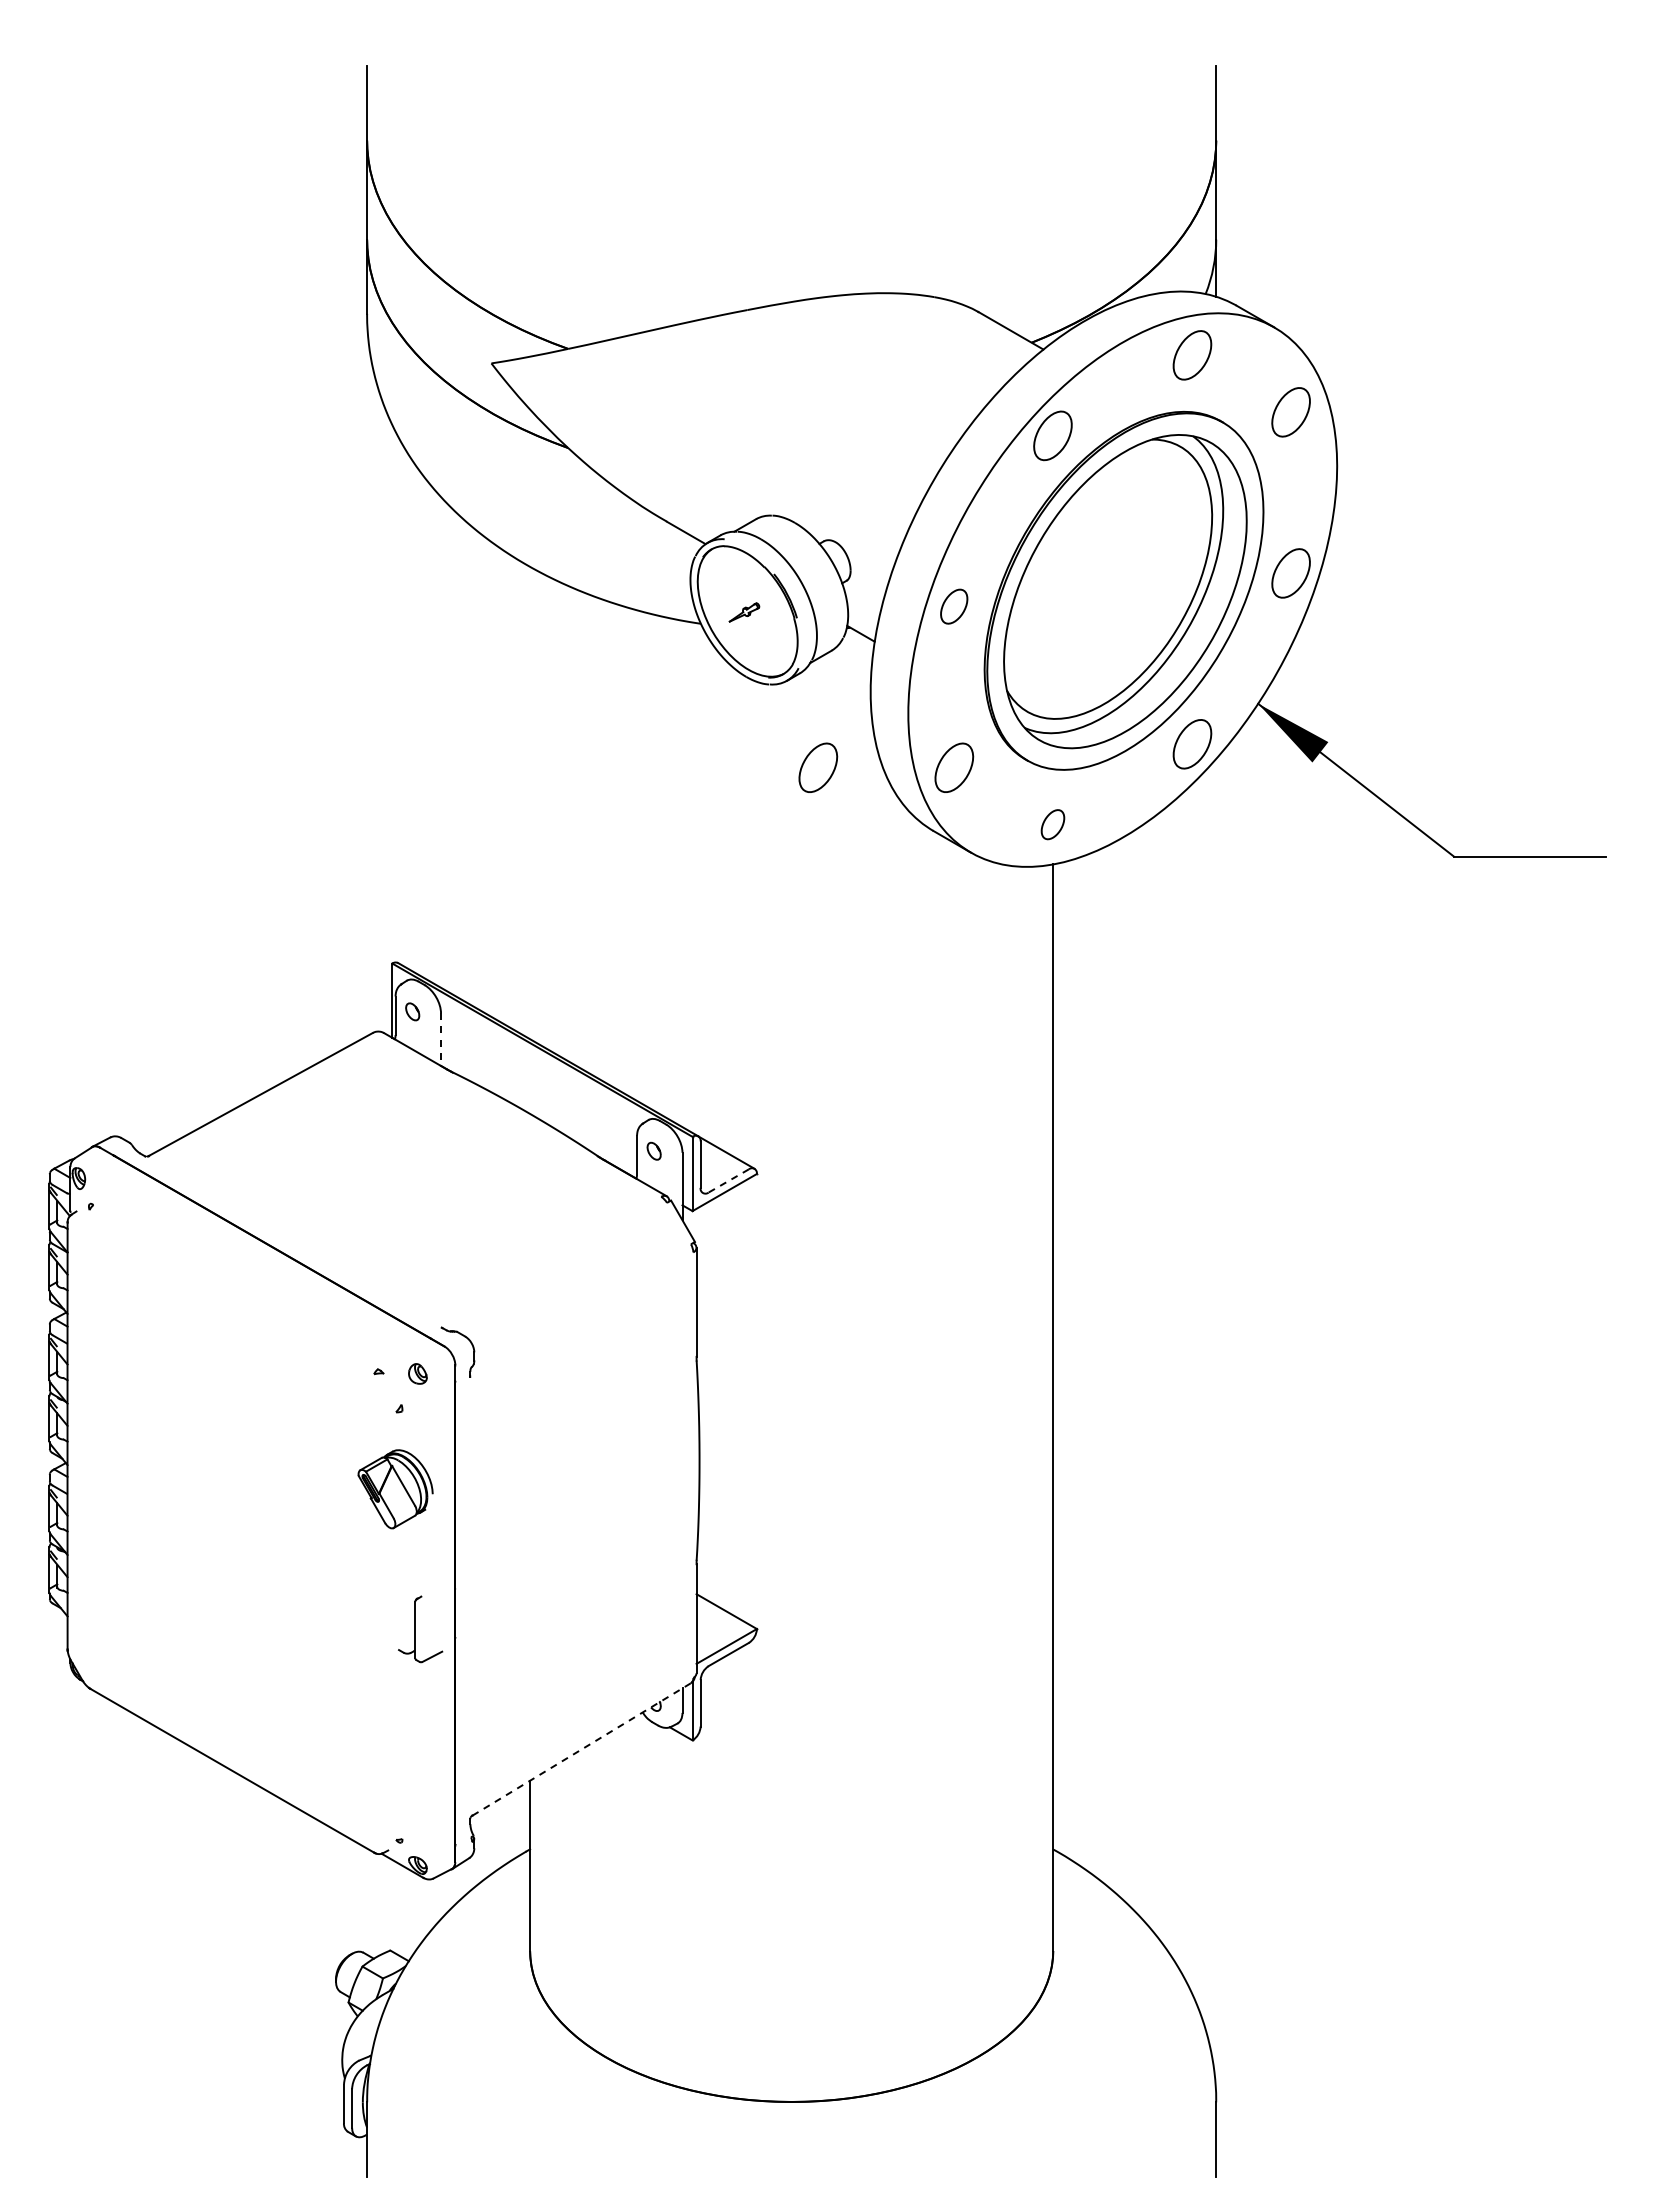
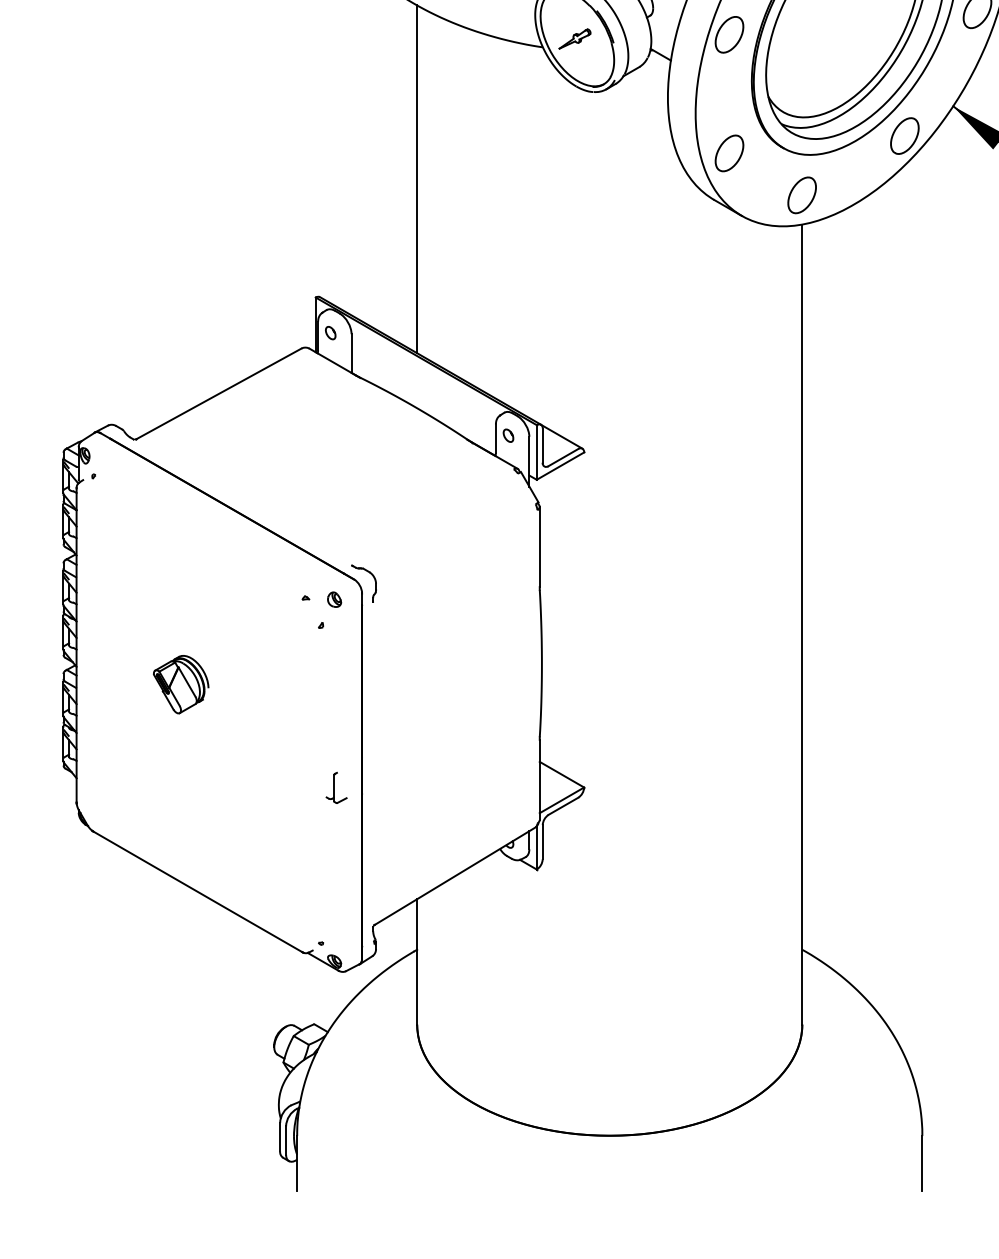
part: (953, 606) -> (728, 34), size x1.43
part: (744, 612) -> (575, 39), size x1.43
part: (818, 767) -> (629, 153), removed
line: (530, 802) -> (417, 178), added
part: (1052, 824) -> (801, 195), size x1.67
line: (441, 1040) -> (351, 354), dashed -> solid
line: (728, 1181) -> (563, 458), dashed -> solid
part: (395, 1489) -> (181, 684), moved
part: (420, 1629) -> (336, 787), size x0.62
line: (581, 1749) -> (455, 876), dashed -> solid

